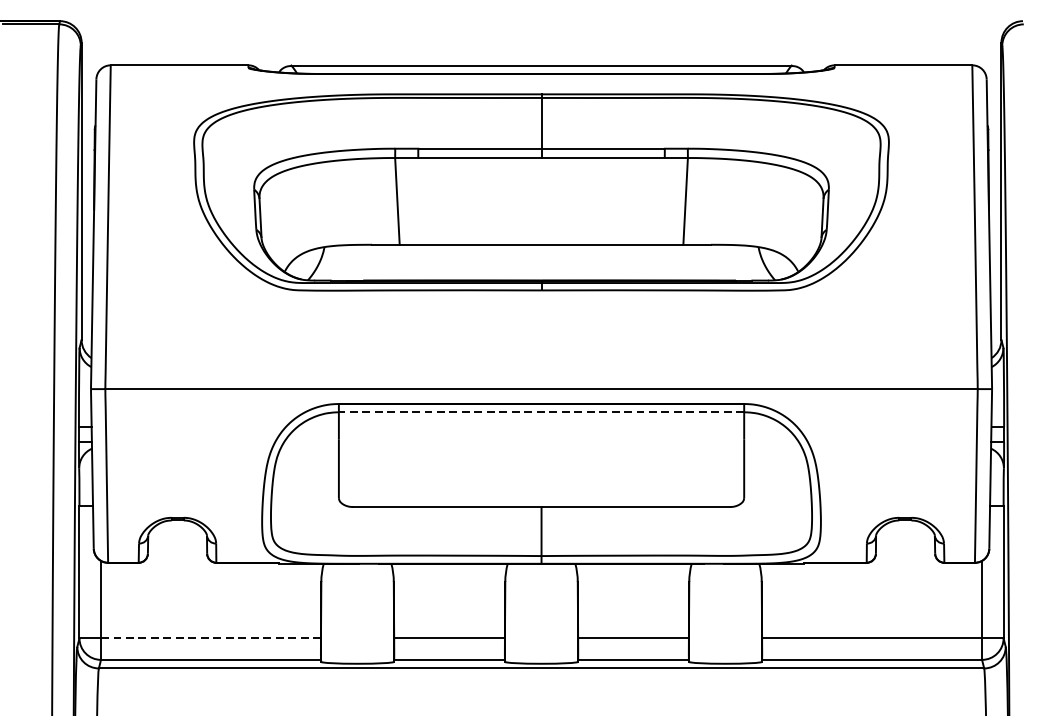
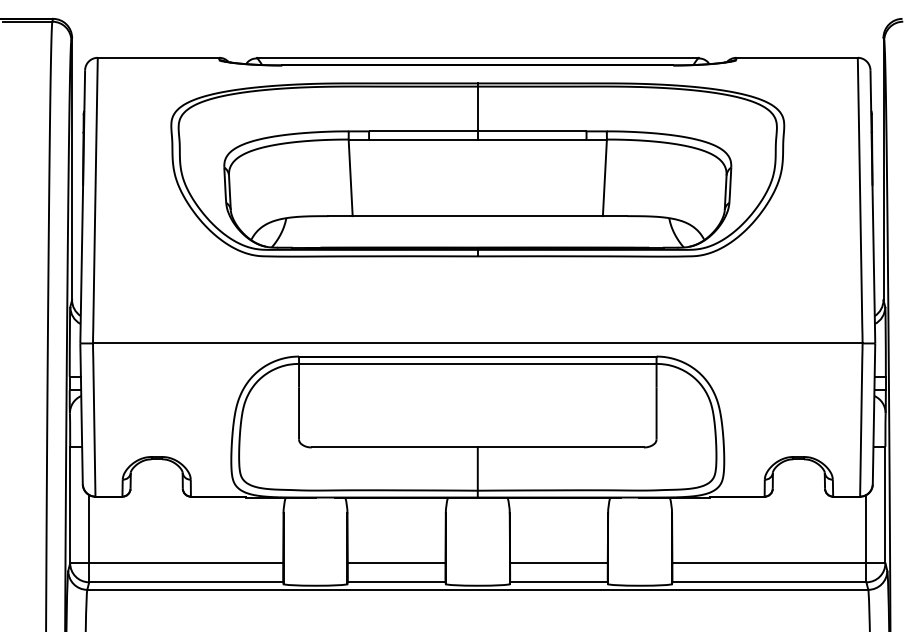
line: (541, 411) -> (477, 363), dashed -> solid
line: (210, 638) -> (185, 563), dashed -> solid

